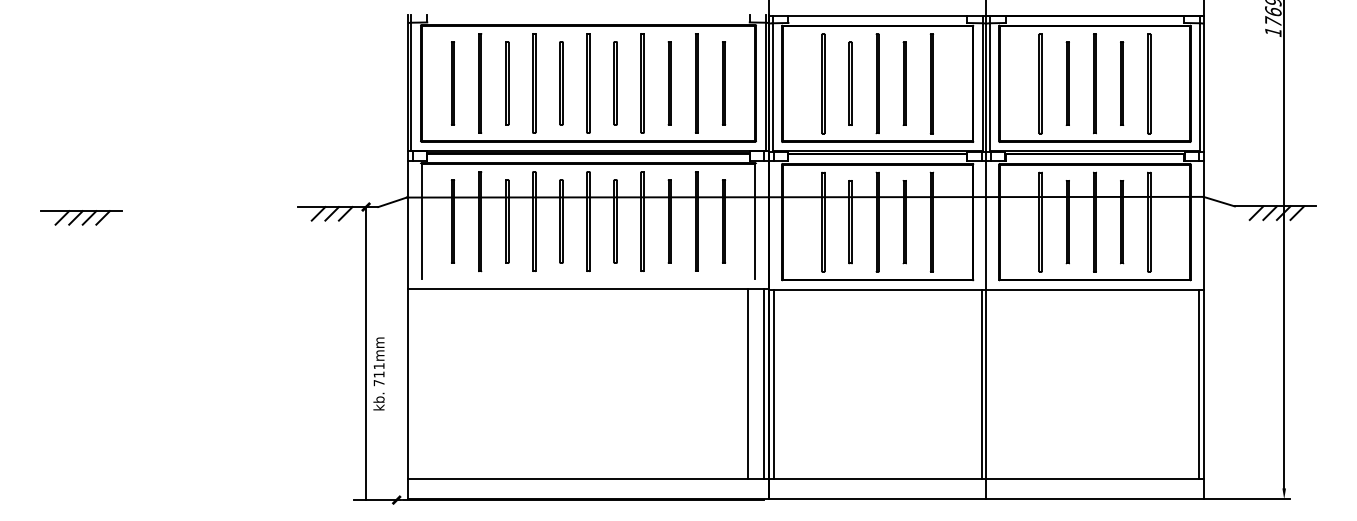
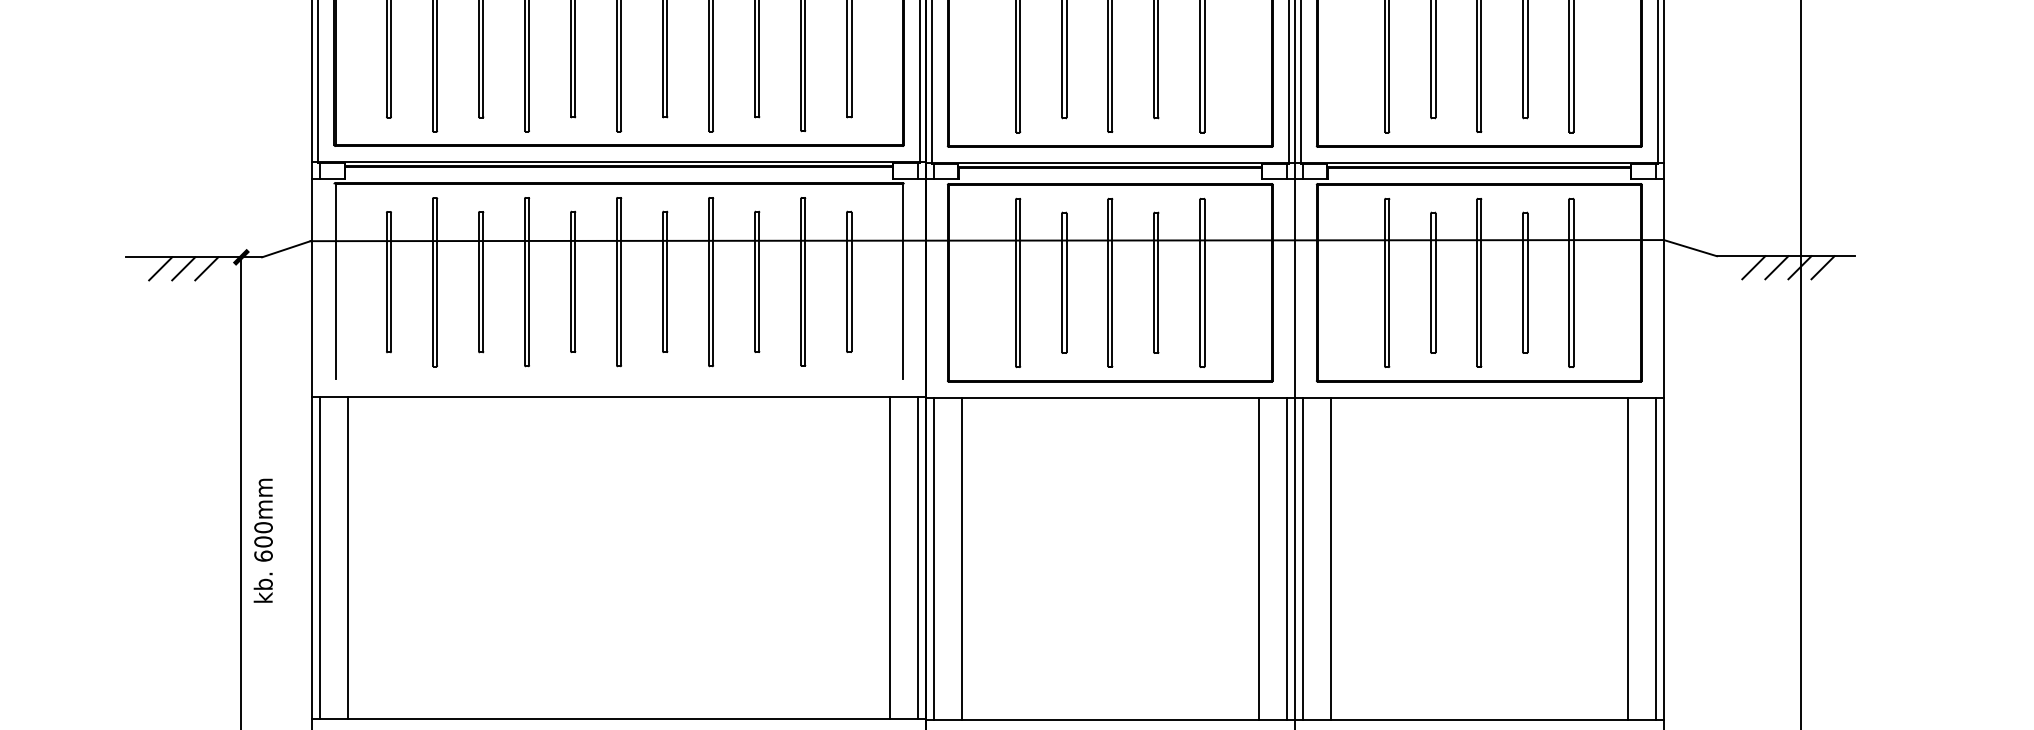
text: (378, 374) -> (262, 541), 711mm -> 600mm
line: (412, 383) -> (320, 556), added
line: (428, 383) -> (347, 556), added
line: (790, 384) -> (962, 558), added
line: (965, 384) -> (1259, 558), added
line: (991, 384) -> (1303, 558), added
line: (1007, 384) -> (1330, 558), added
line: (1182, 384) -> (1628, 558), added

